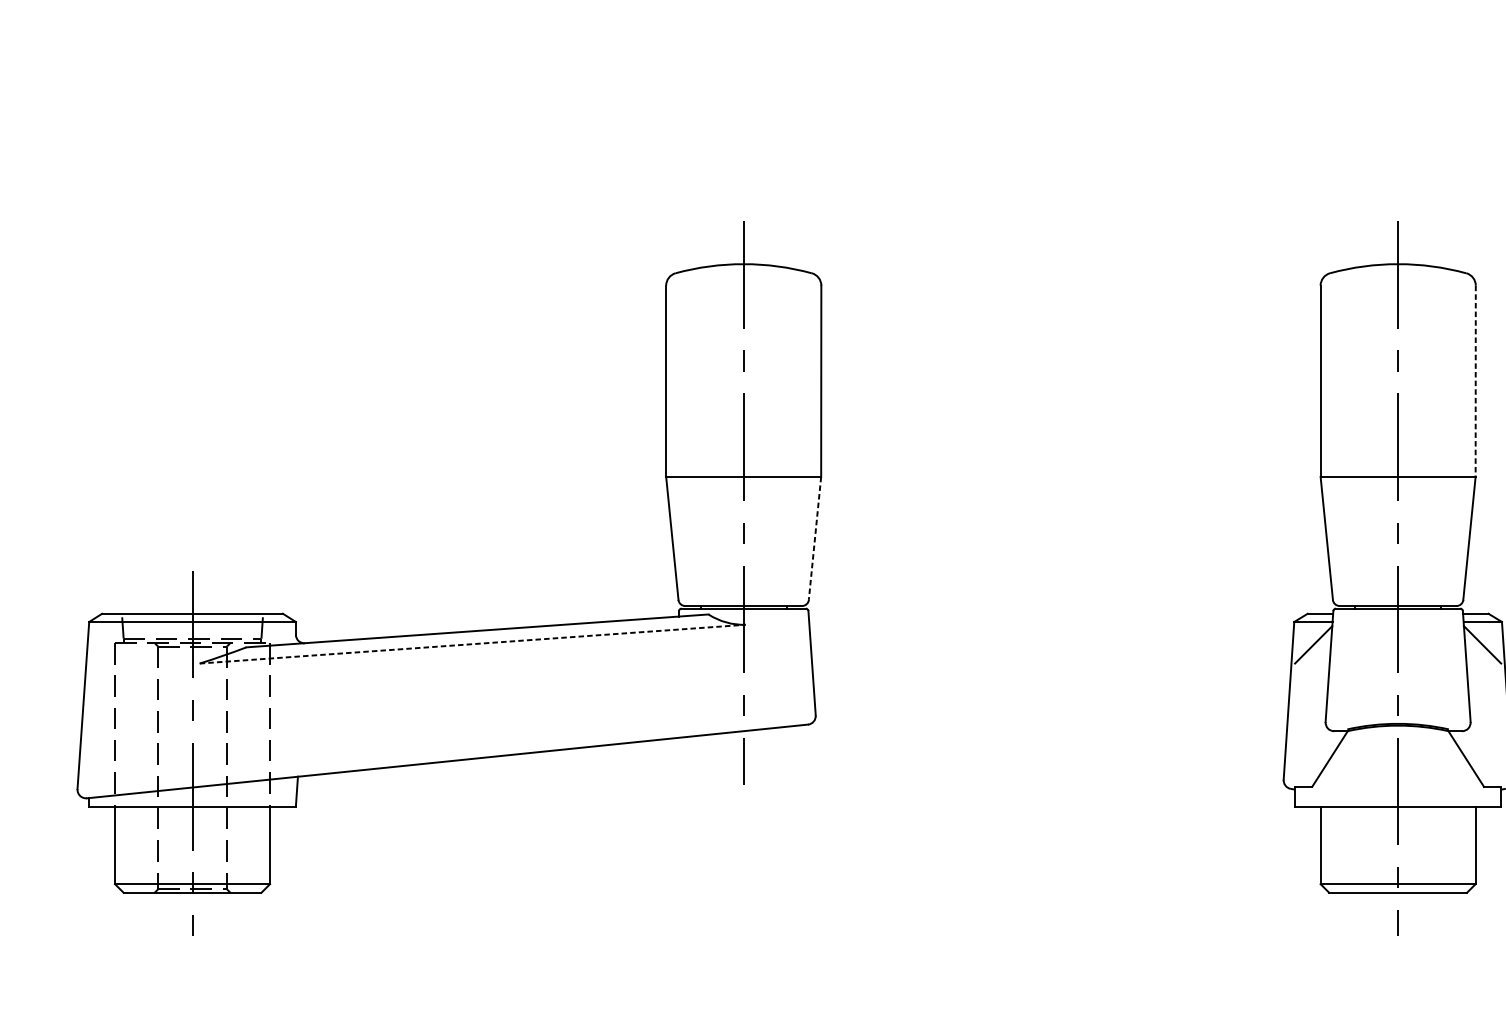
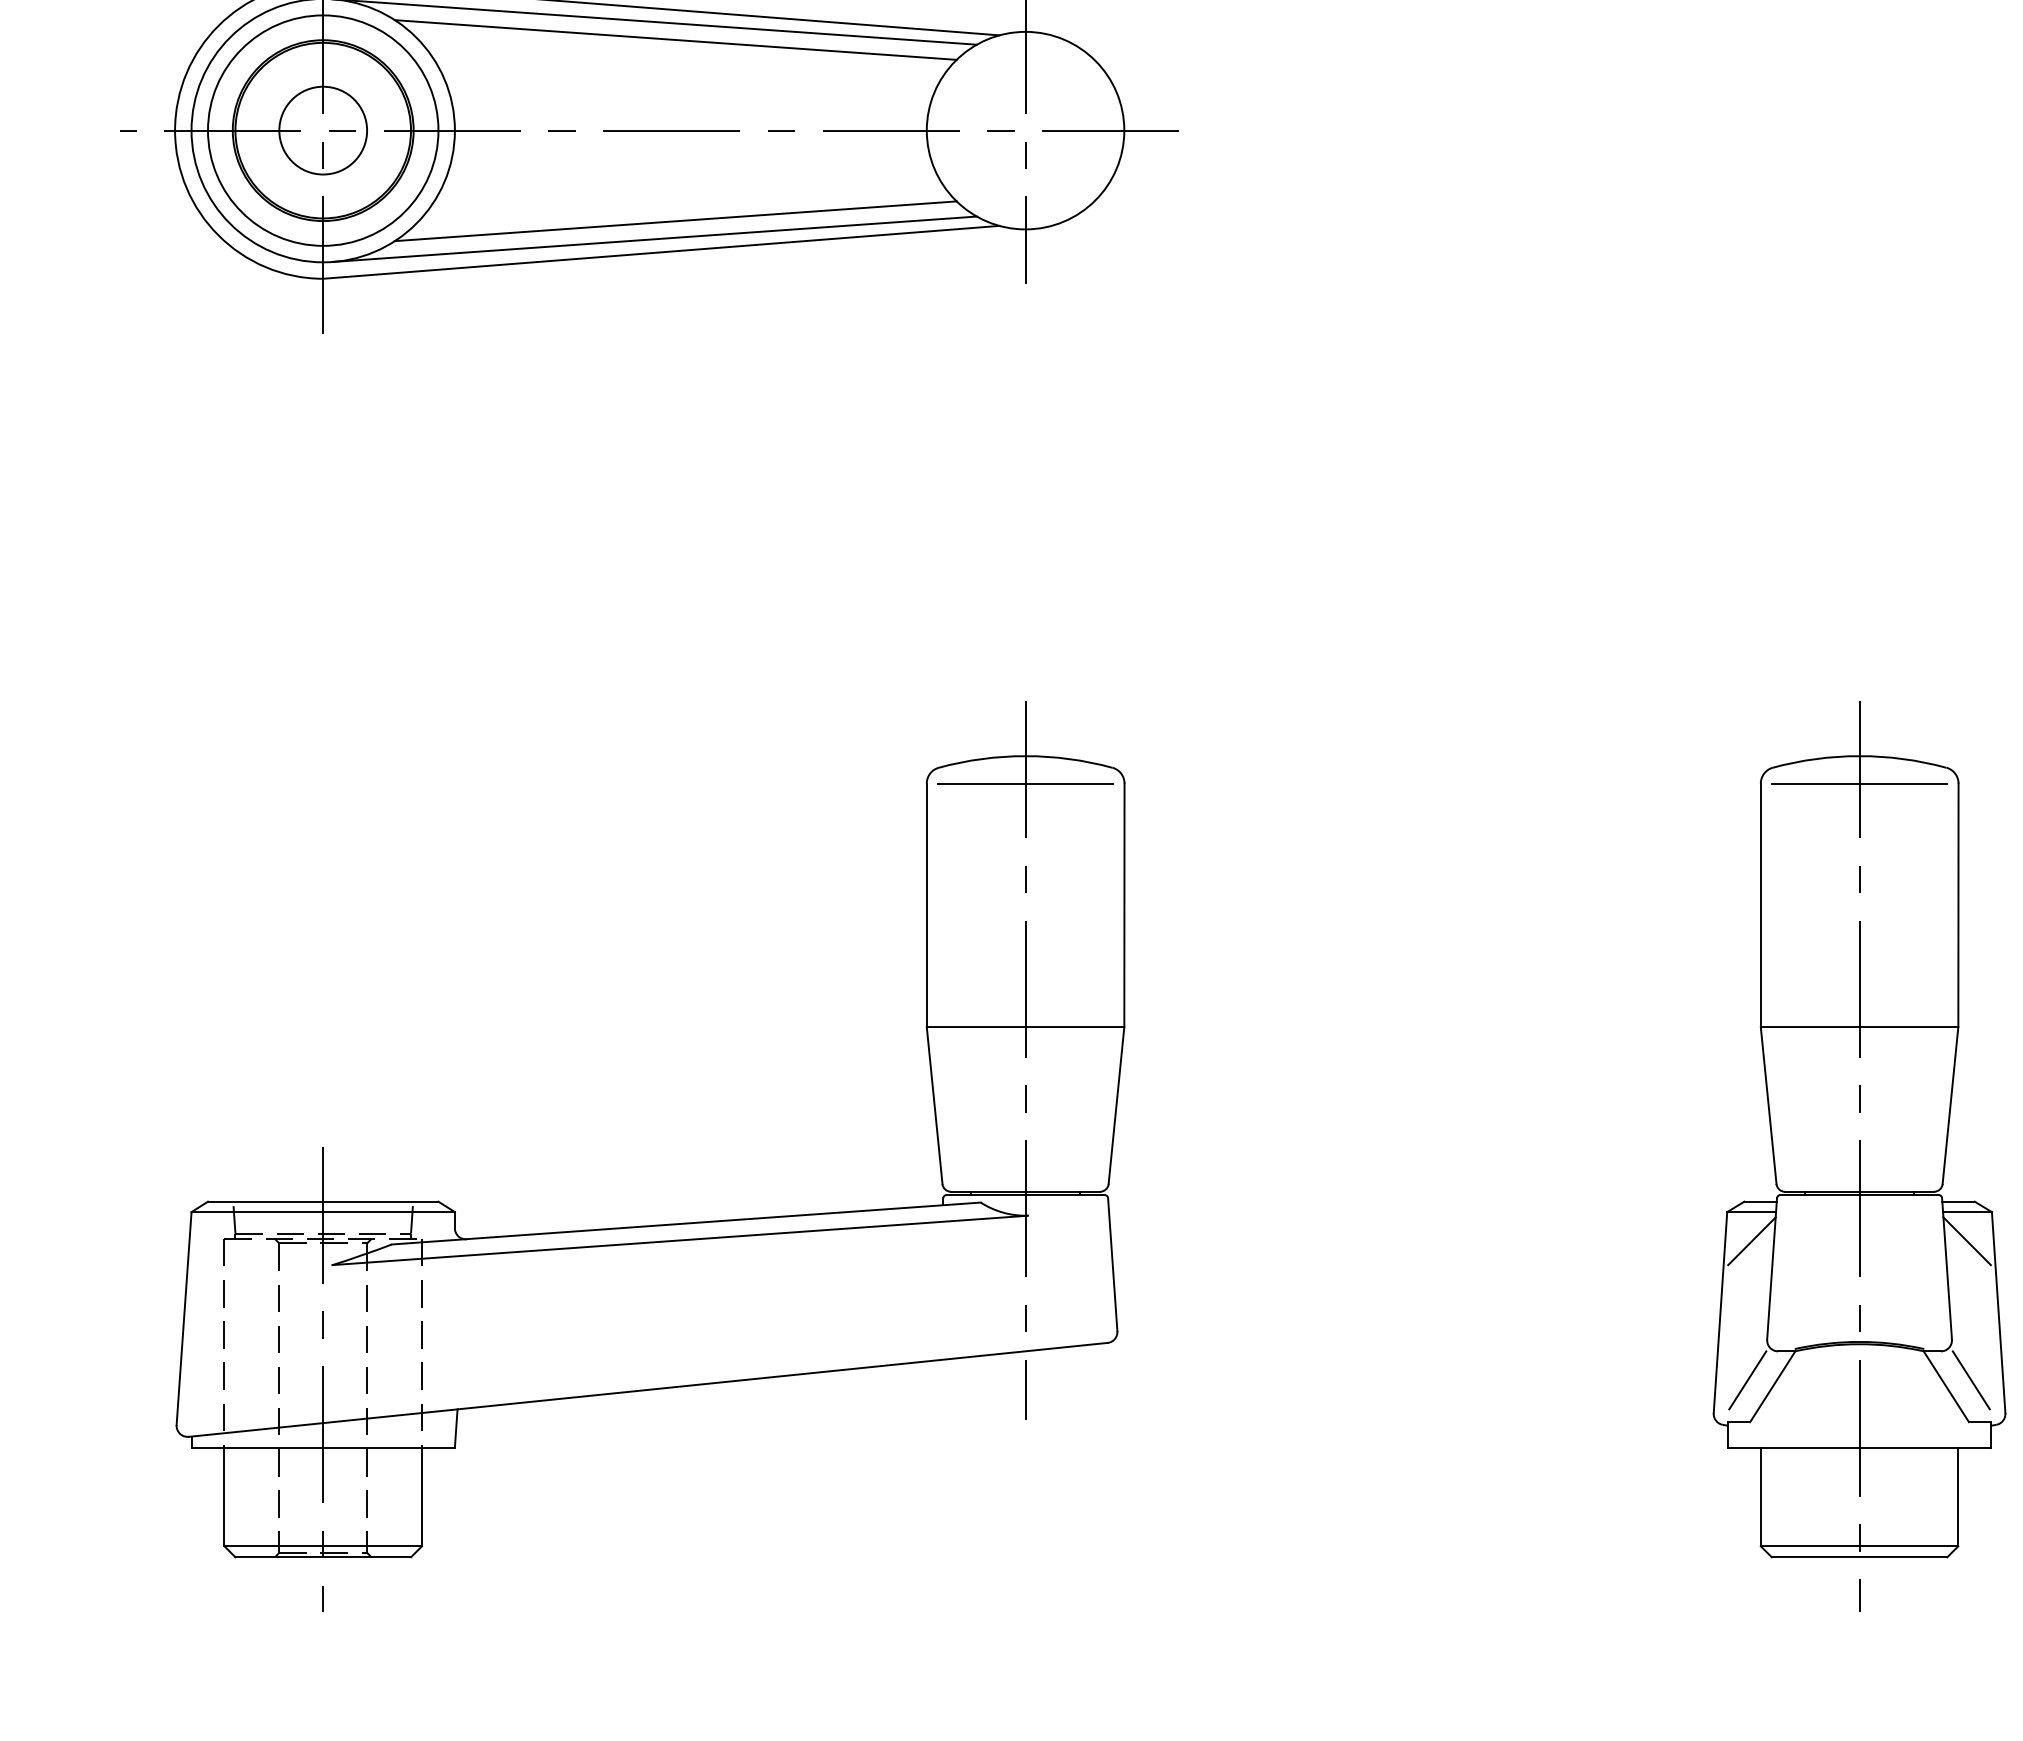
line: (743, 285) -> (1025, 783), added
line: (1398, 285) -> (1859, 783), added
line: (1475, 381) -> (1958, 905), dashed -> solid
line: (815, 538) -> (1116, 1105), dashed -> solid
line: (472, 644) -> (680, 1240), dashed -> solid
line: (1310, 754) -> (1747, 1380), added
line: (1485, 754) -> (1970, 1380), added

